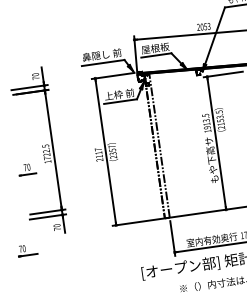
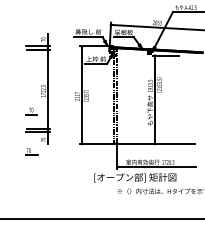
part: (27, 169) -> (31, 111), moved
part: (26, 249) -> (31, 151), moved

